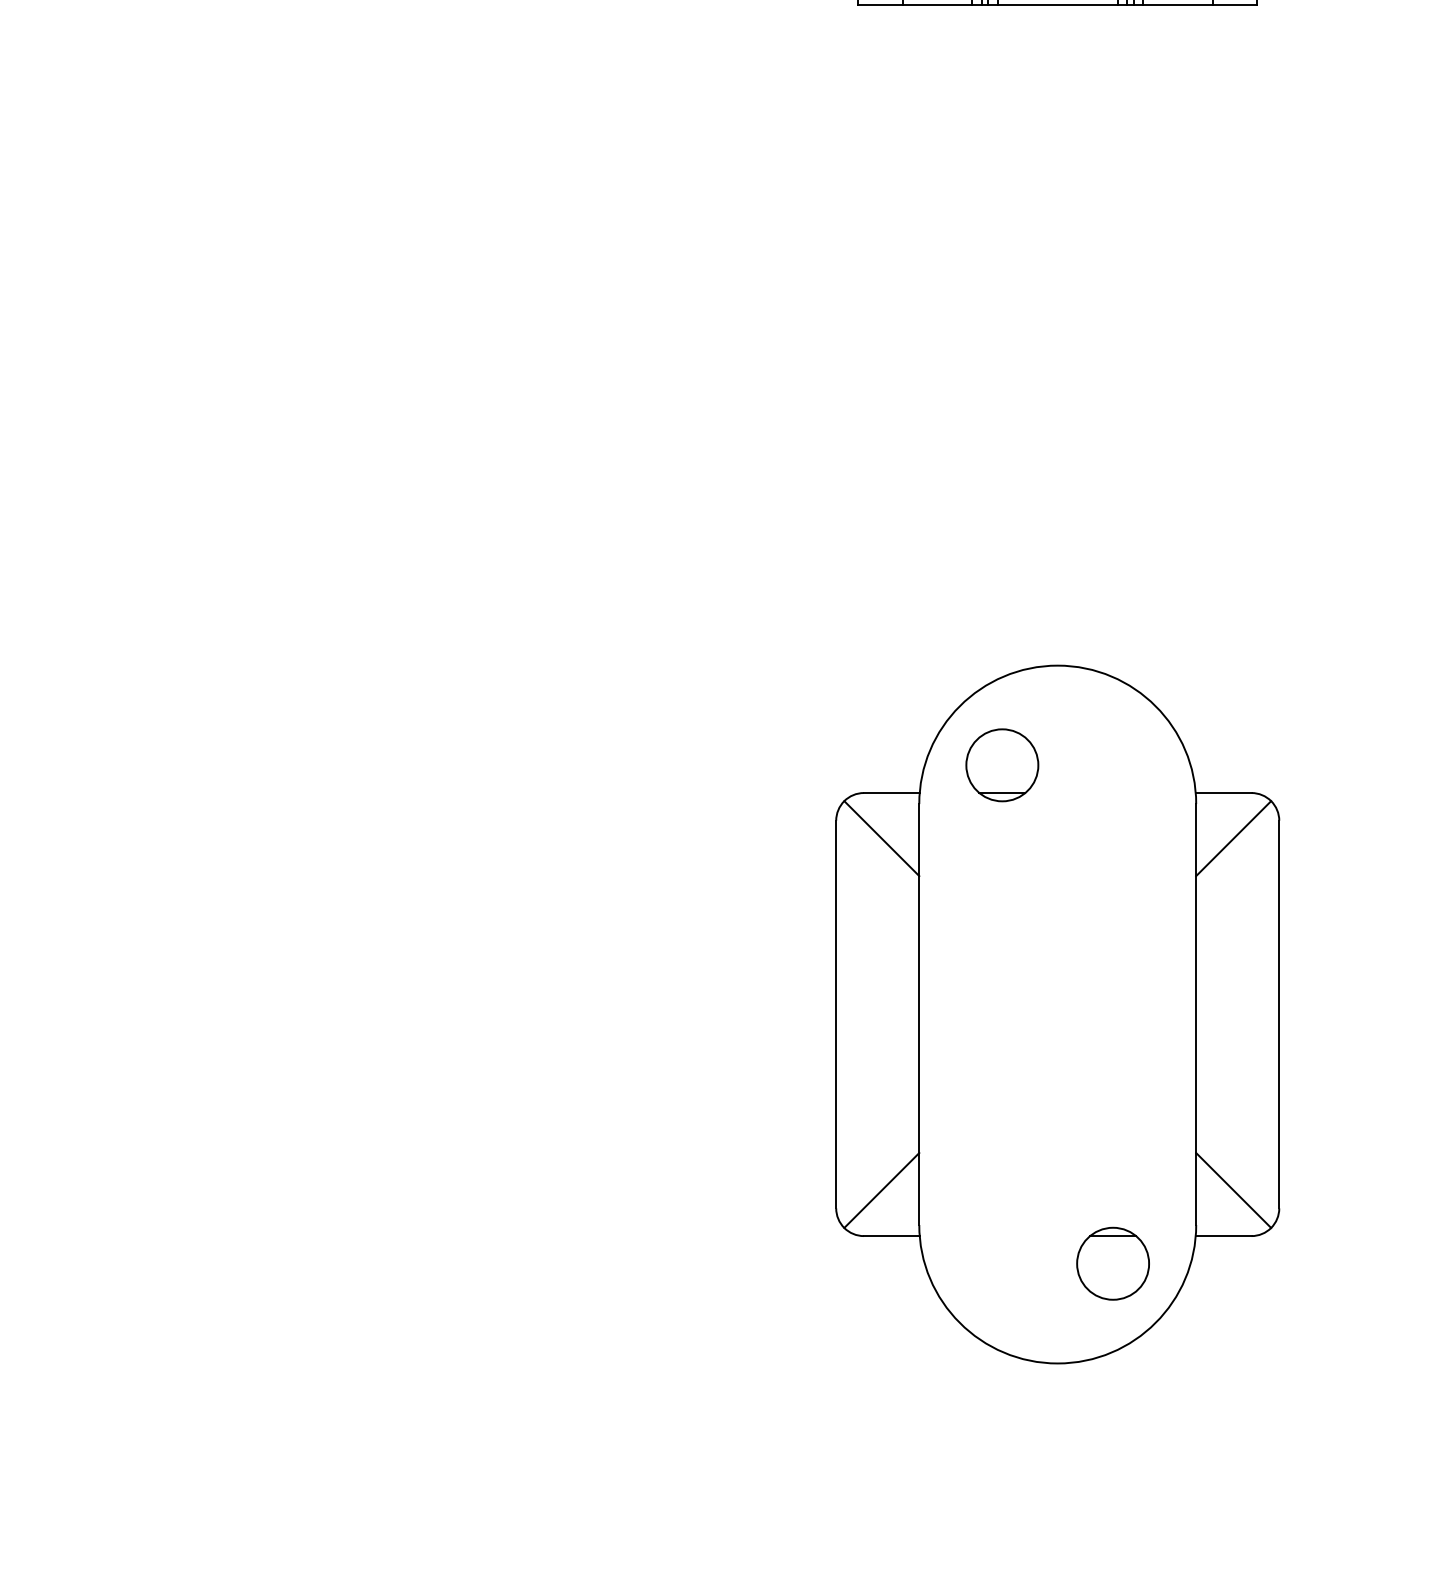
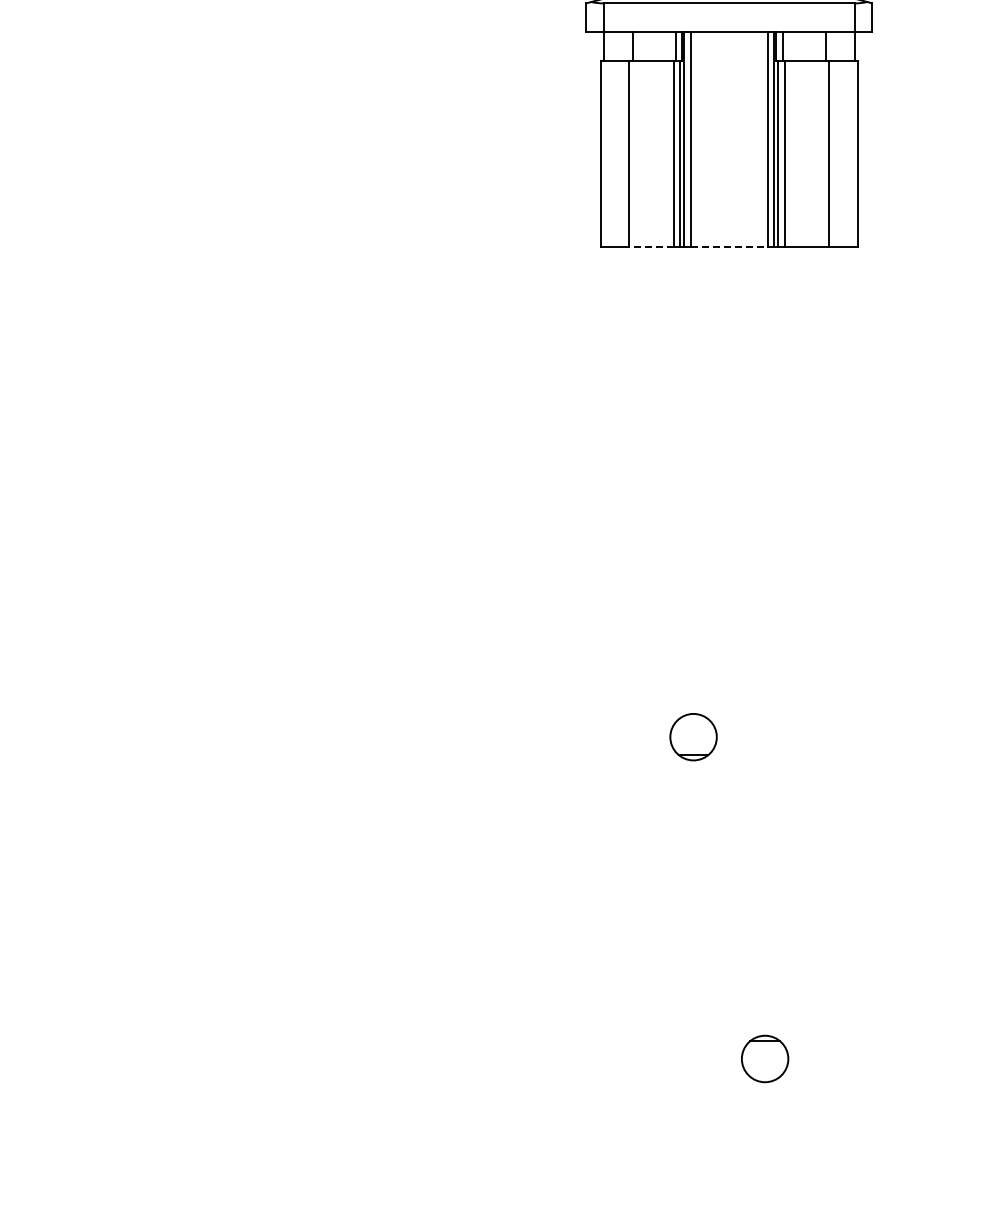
line: (937, 5) -> (651, 246), solid -> dashed
line: (1057, 5) -> (729, 246), solid -> dashed
part: (1057, 1013) -> (729, 897), removed

